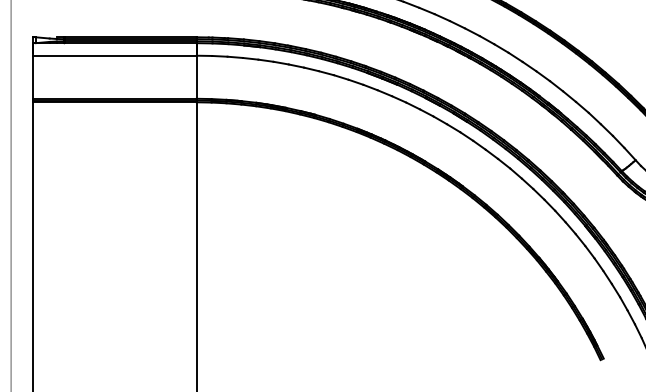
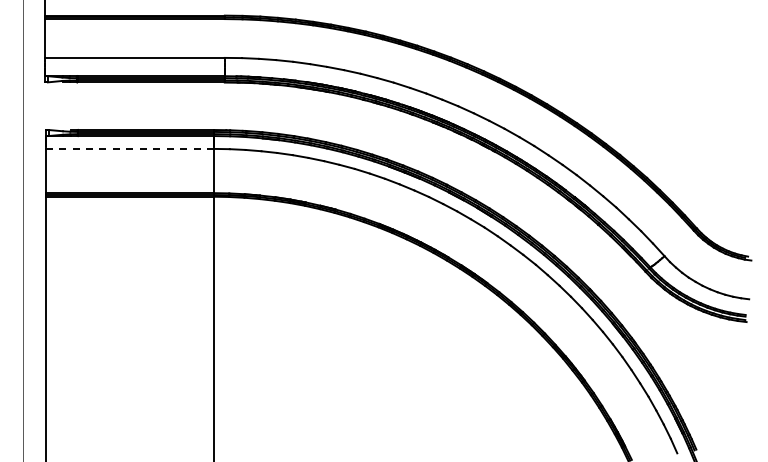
line: (115, 55) -> (130, 148), solid -> dashed

